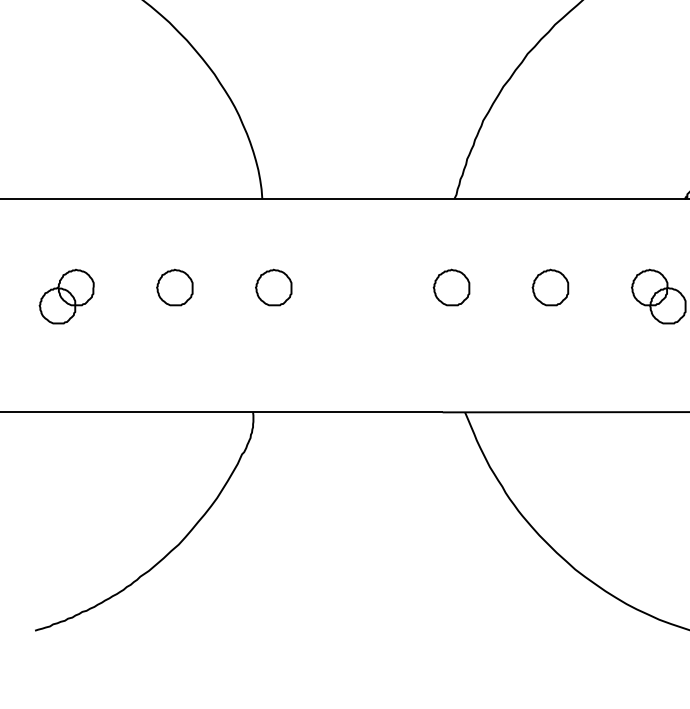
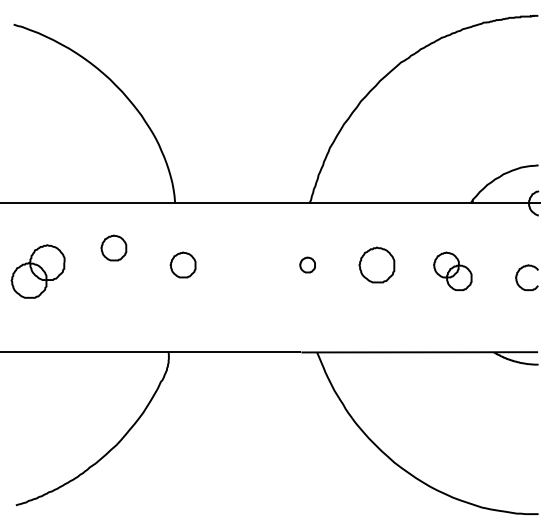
part: (174, 286) -> (113, 247), moved
part: (451, 286) -> (307, 264), size x0.6
part: (549, 286) -> (376, 264), size x1.4
part: (65, 295) -> (37, 270), size x1.4

